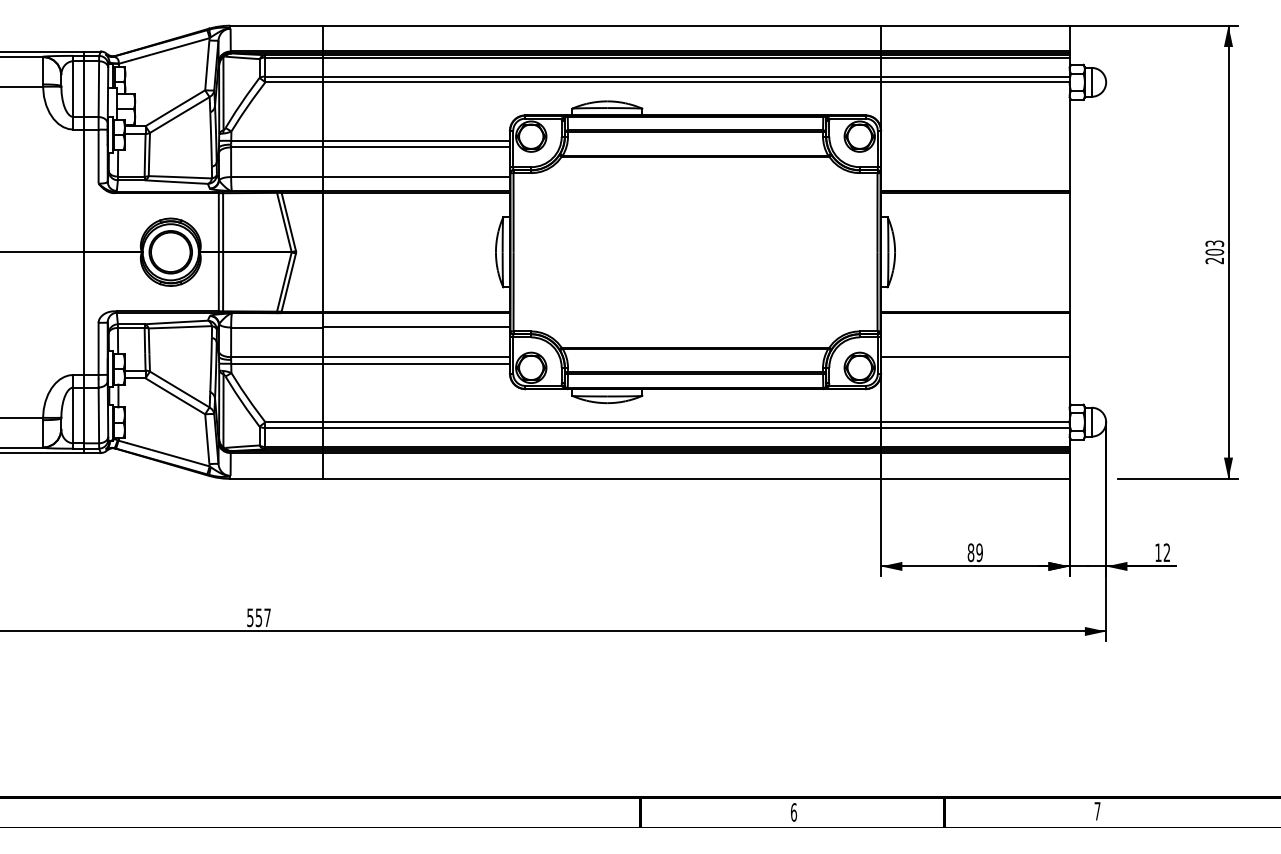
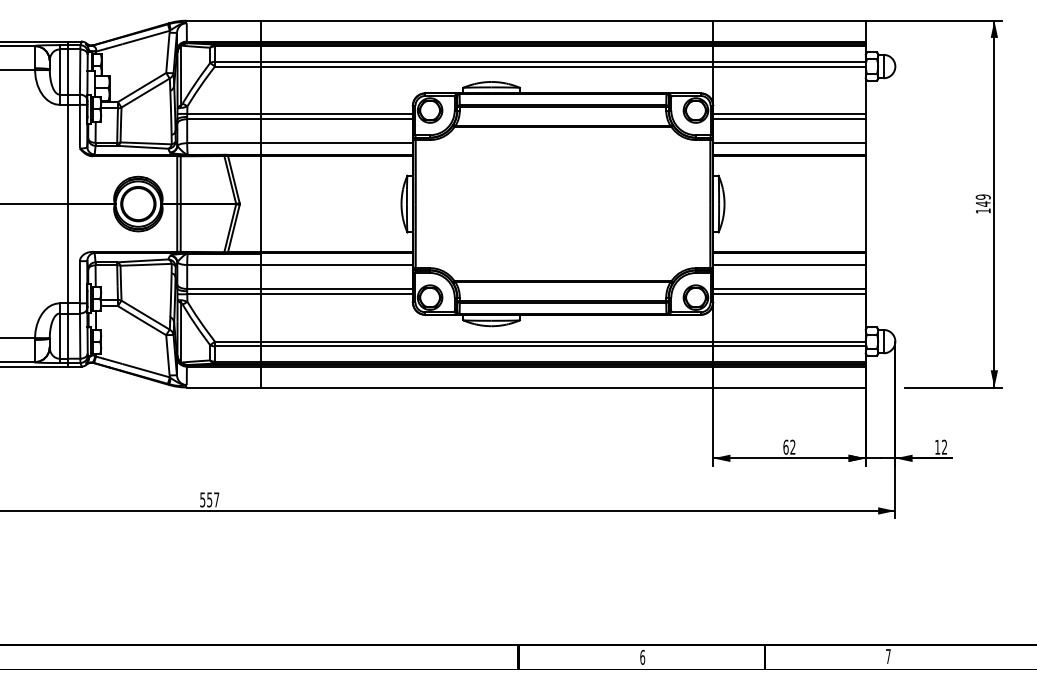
line: (975, 140) -> (789, 113), added
line: (975, 147) -> (789, 119), added
line: (975, 177) -> (789, 143), added
text: (1214, 252) -> (983, 204), 203 -> 149
line: (975, 327) -> (789, 264), added
line: (975, 363) -> (789, 294), added
text: (974, 552) -> (788, 447), 89 -> 62

